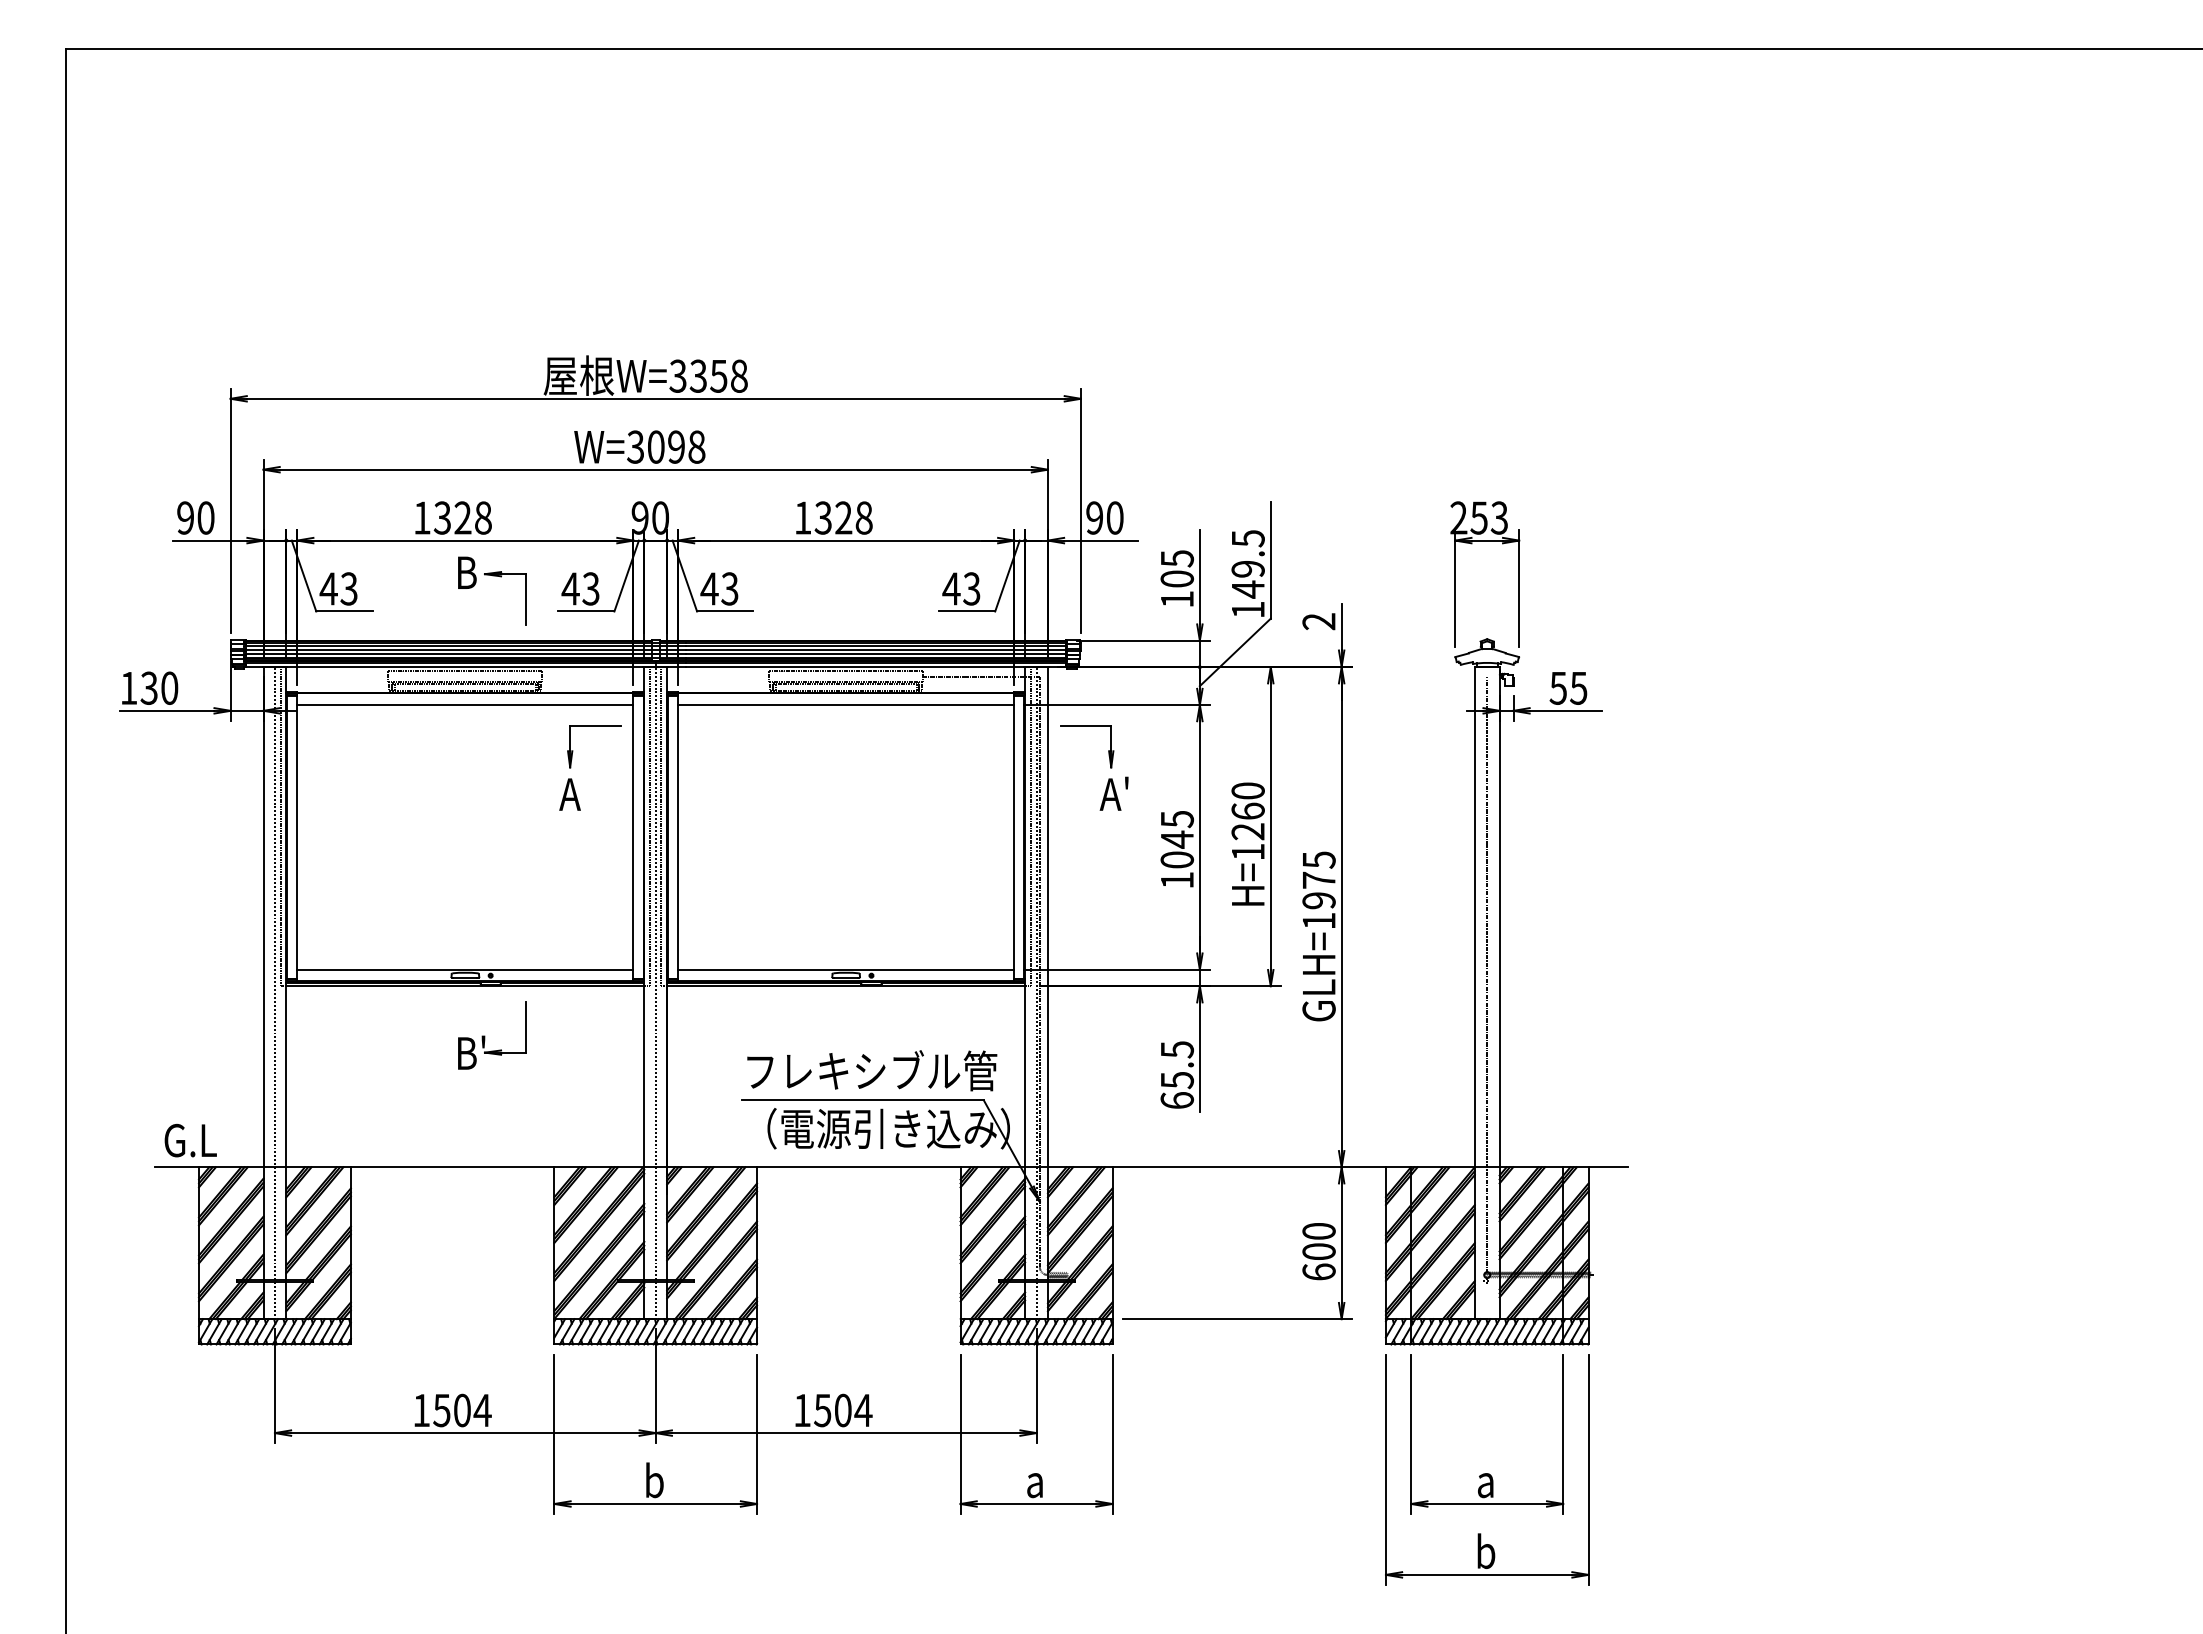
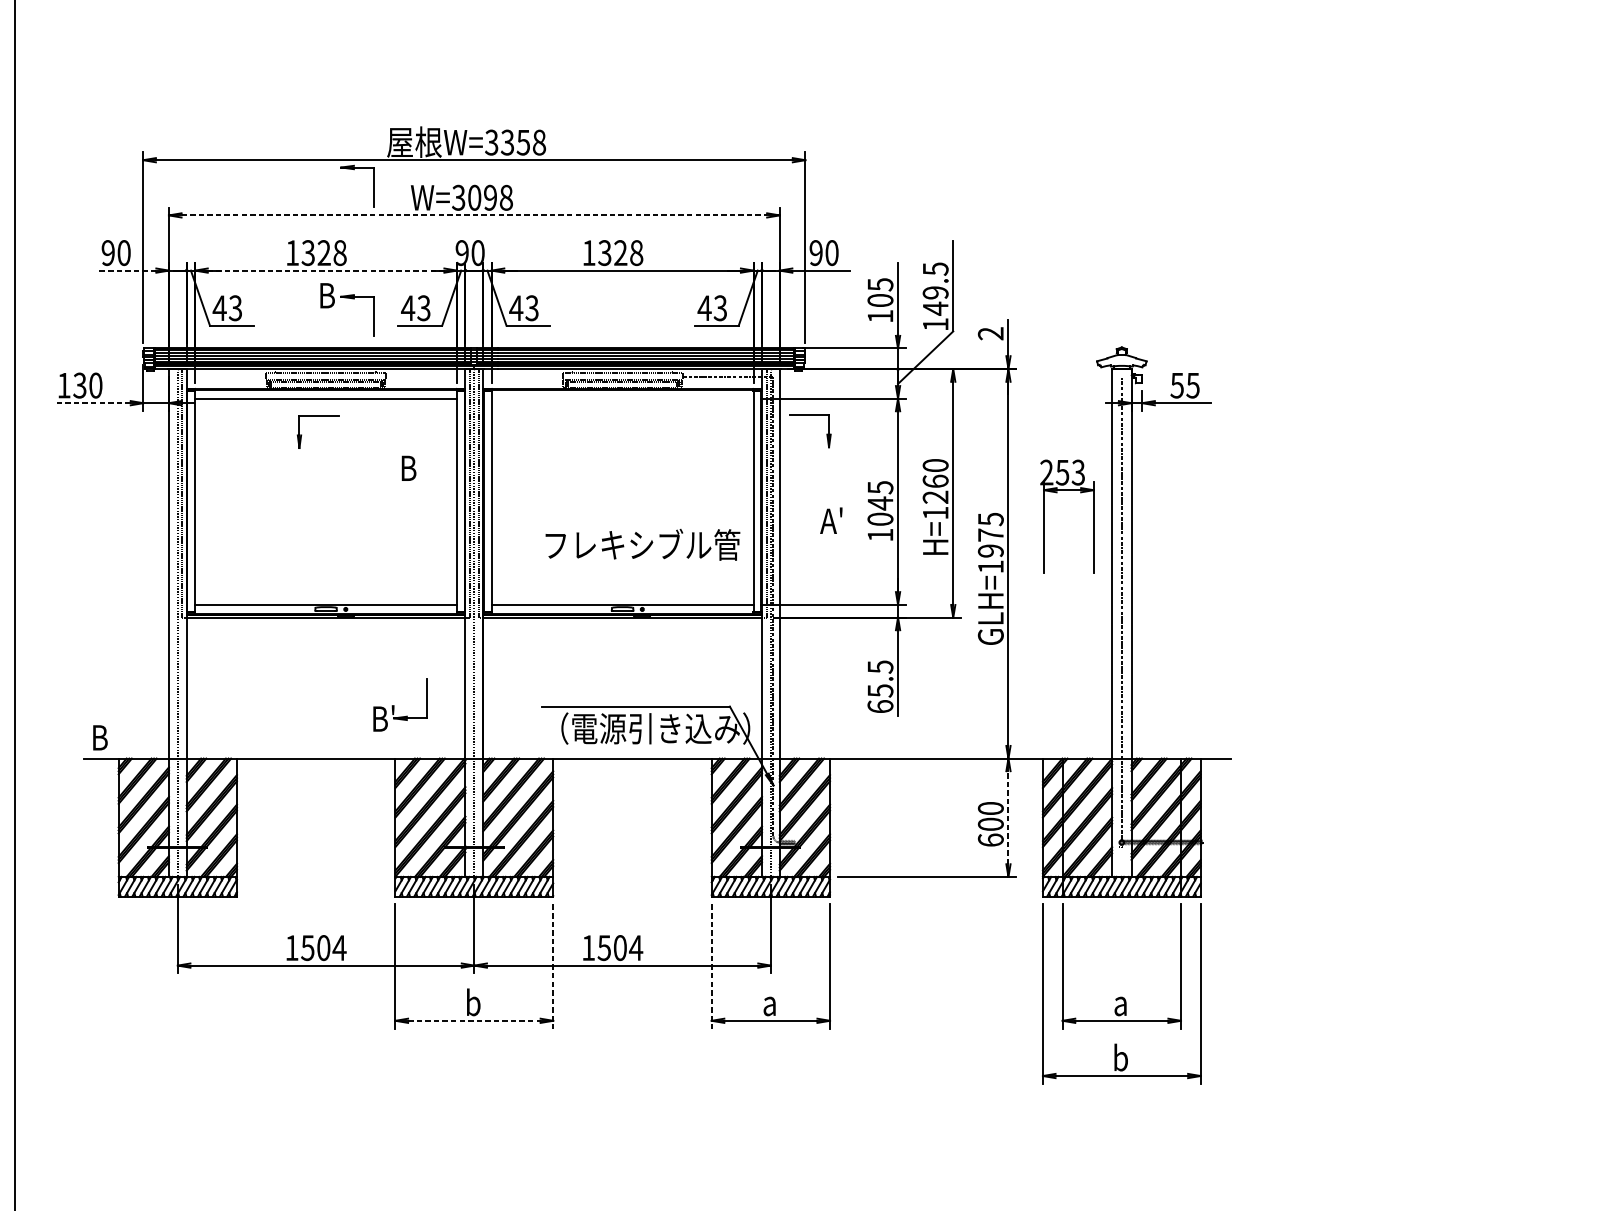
part: (525, 432) -> (372, 186), added
line: (655, 469) -> (474, 215), solid -> dashed
line: (209, 540) -> (126, 270), solid -> dashed
line: (465, 540) -> (326, 270), solid -> dashed
part: (1455, 574) -> (1044, 516), moved
line: (846, 705) -> (622, 399), removed
line: (166, 710) -> (93, 402), solid -> dashed
part: (594, 726) -> (318, 416), moved
text: (1113, 793) -> (830, 520), moved
text: (570, 794) -> (407, 468), A -> B
part: (485, 1036) -> (394, 705), moved
text: (872, 1070) -> (643, 544), moved
text: (190, 1140) -> (112, 737), G.L -> B
line: (1341, 1243) -> (1008, 817), solid -> dashed
line: (757, 1434) -> (553, 966), solid -> dashed
line: (960, 1434) -> (711, 966), solid -> dashed
line: (656, 1503) -> (474, 1020), solid -> dashed

